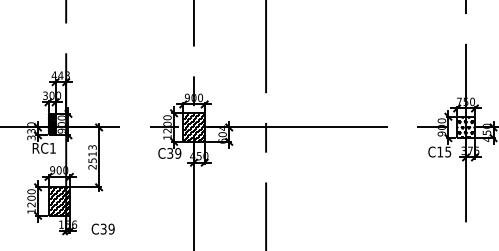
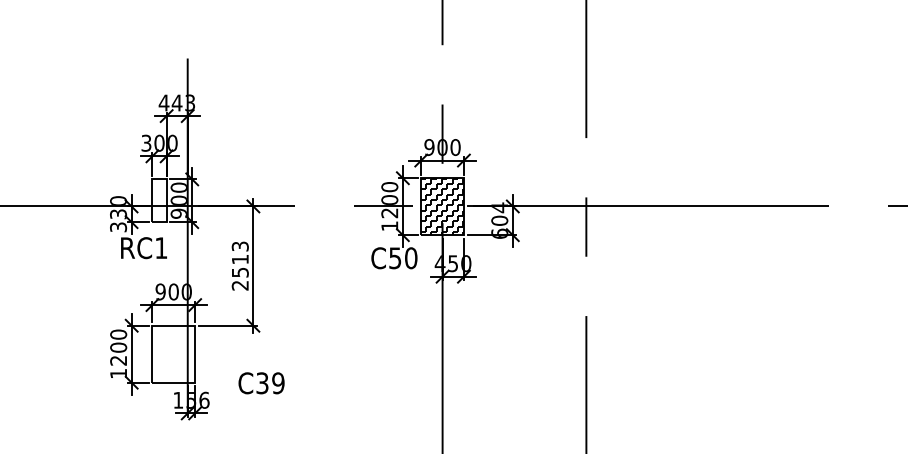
hatch: (51, 124) -> (158, 200), removed
text: (174, 153) -> (403, 258), C39 -> C50
hatch: (58, 201) -> (172, 354), removed
text: (102, 228) -> (260, 381), moved

